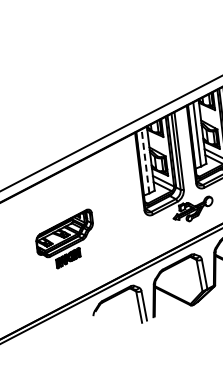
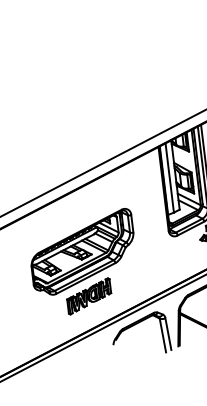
line: (145, 160) -> (169, 177), dashed -> solid
part: (64, 238) -> (82, 261), size x1.67

